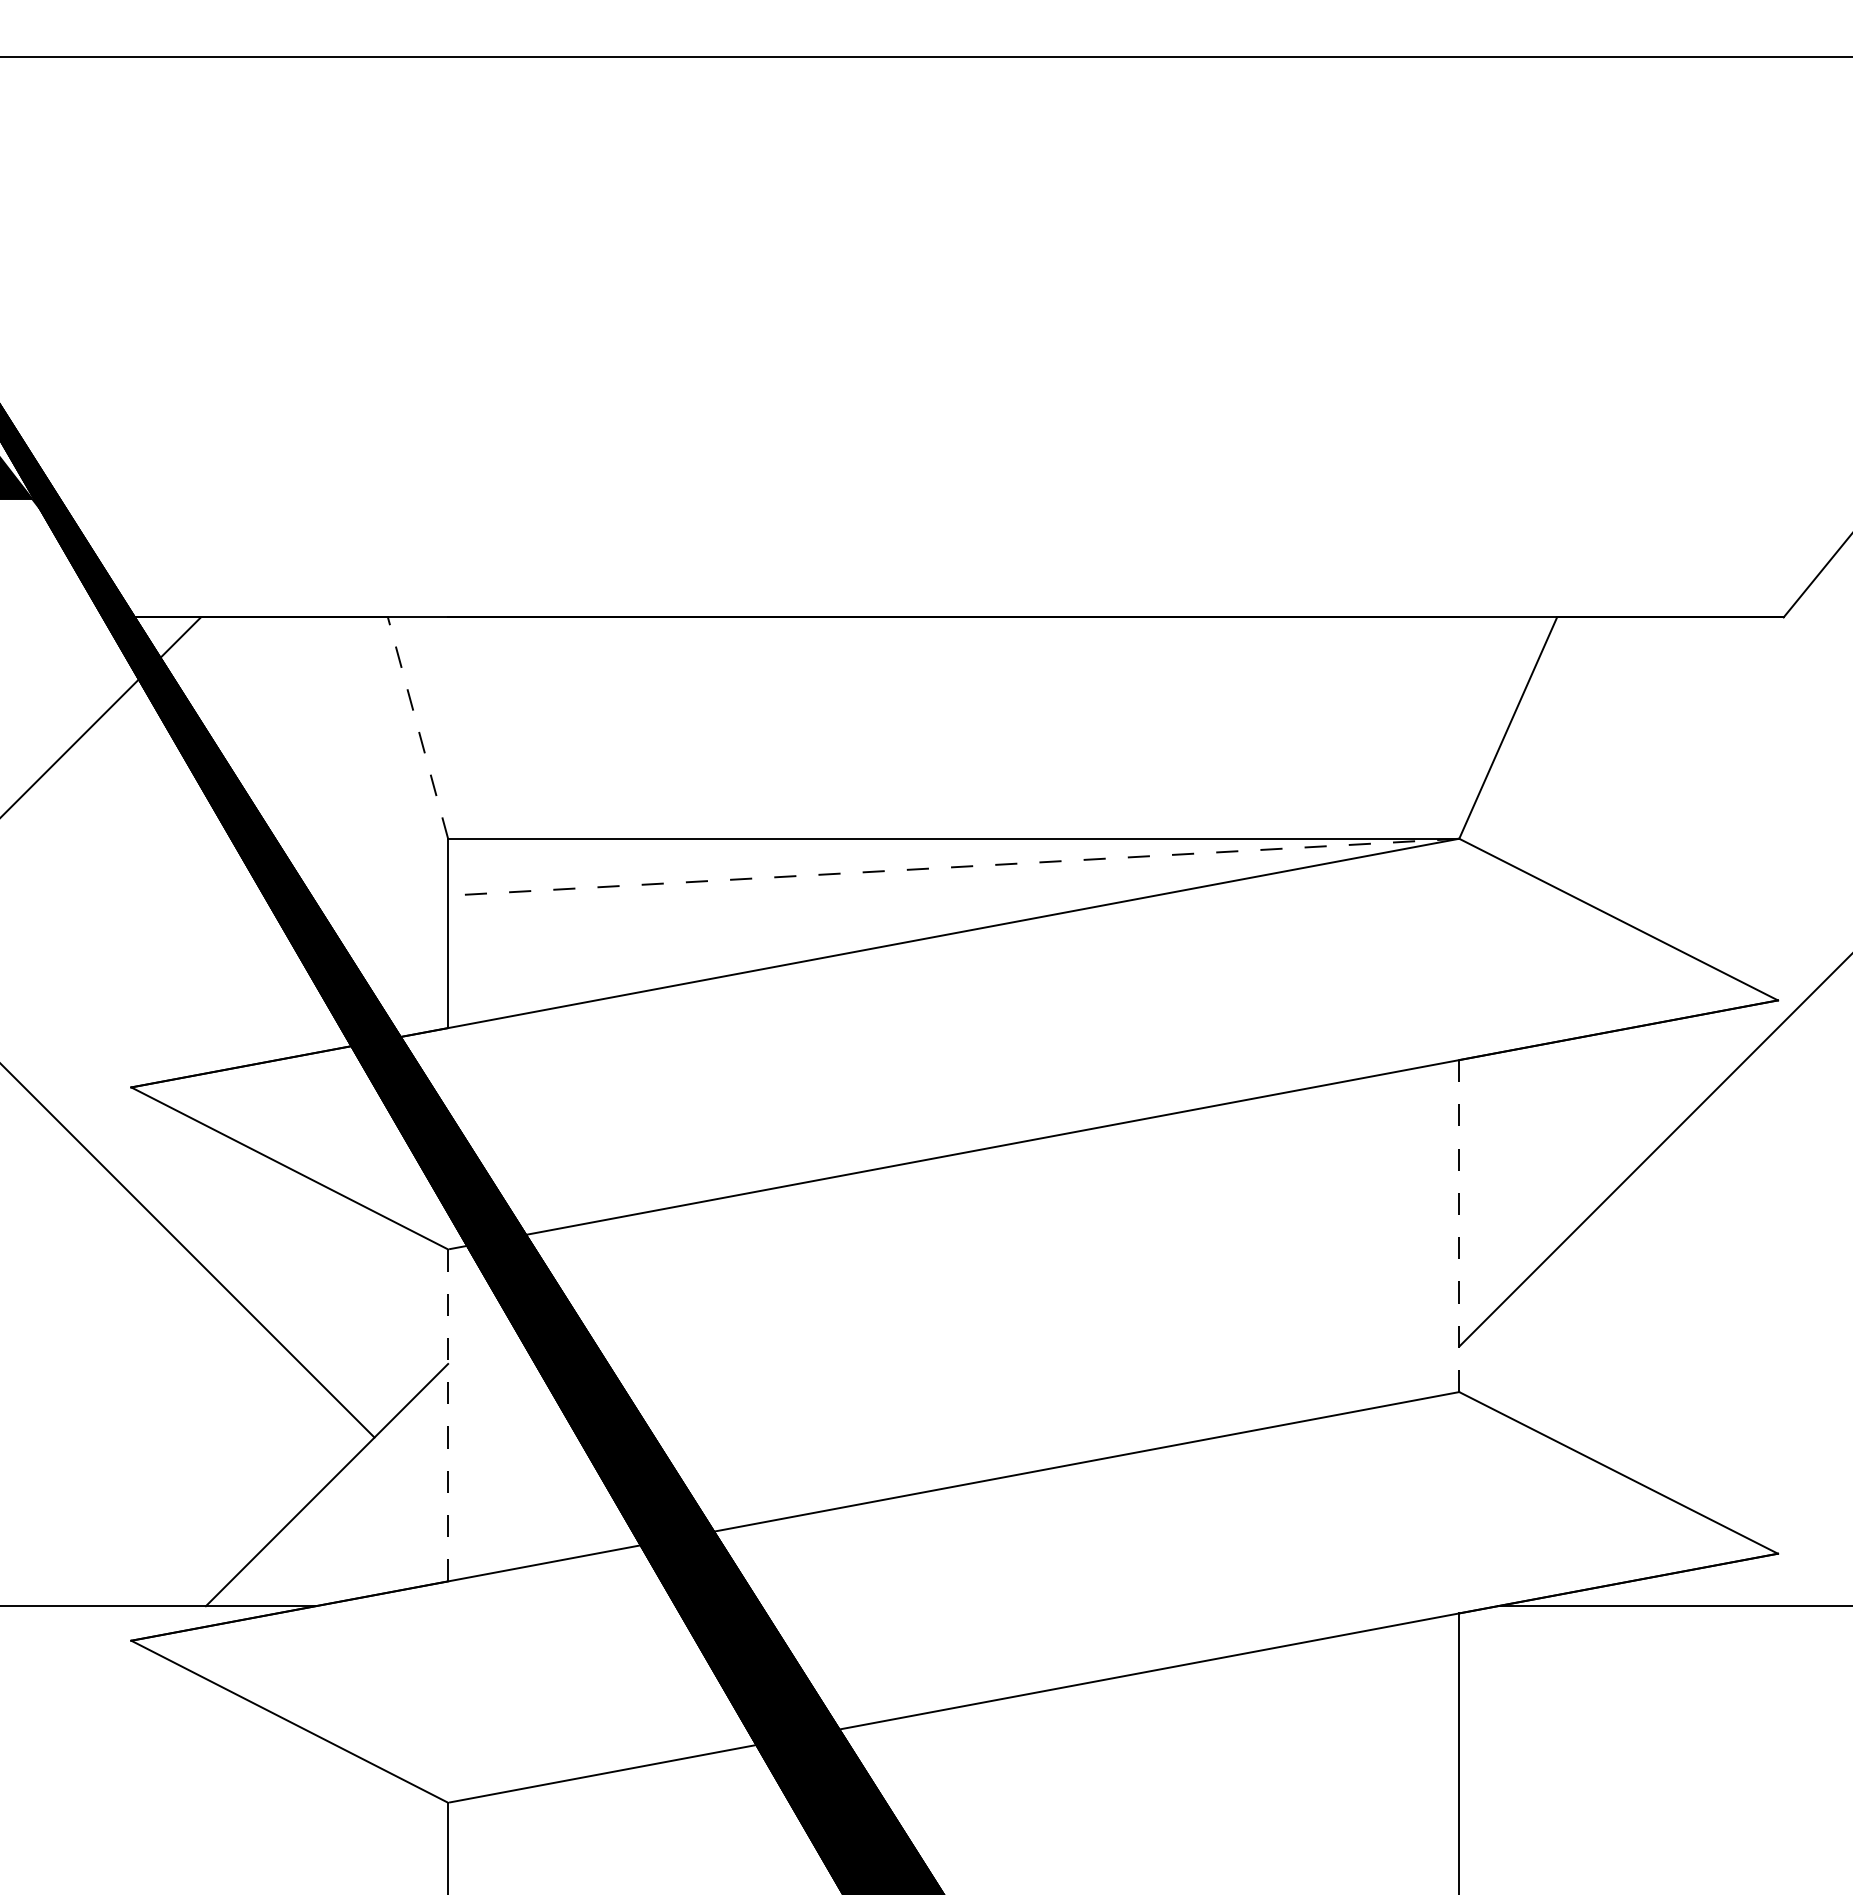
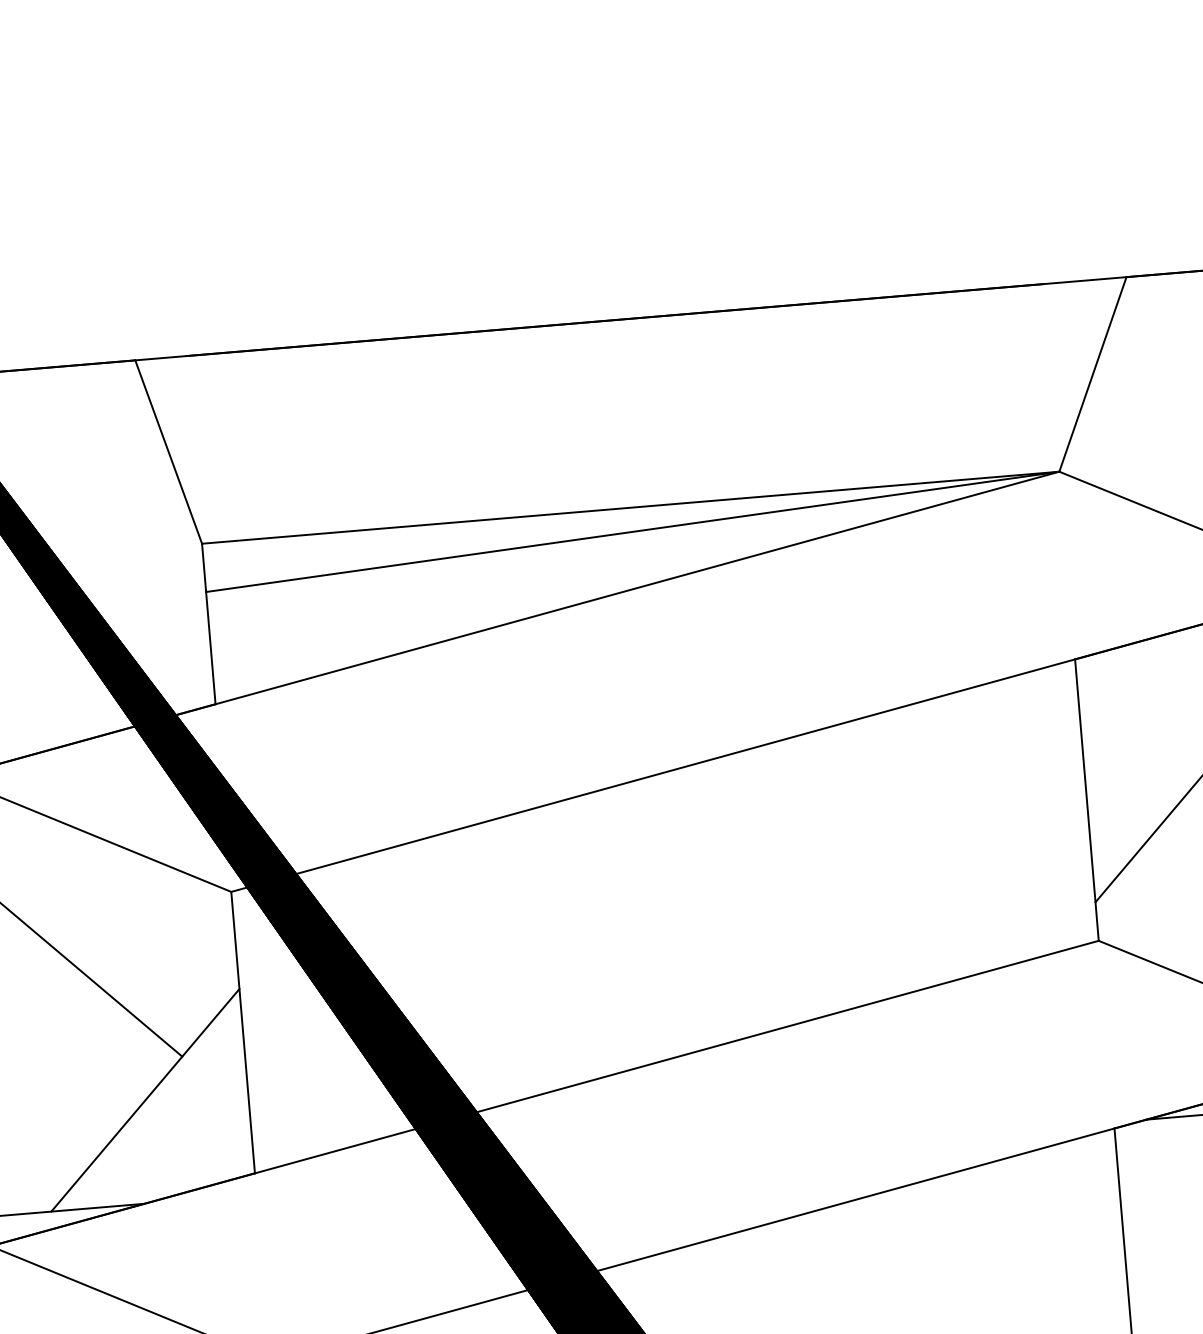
line: (418, 728) -> (169, 452), dashed -> solid
line: (953, 867) -> (632, 532), dashed -> solid
line: (1459, 1226) -> (1087, 800), dashed -> solid
line: (448, 1415) -> (243, 1032), dashed -> solid

